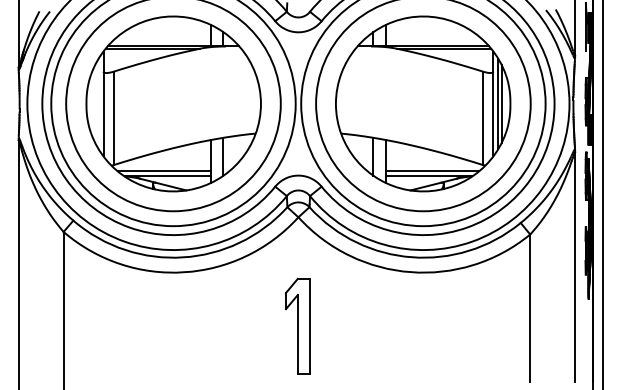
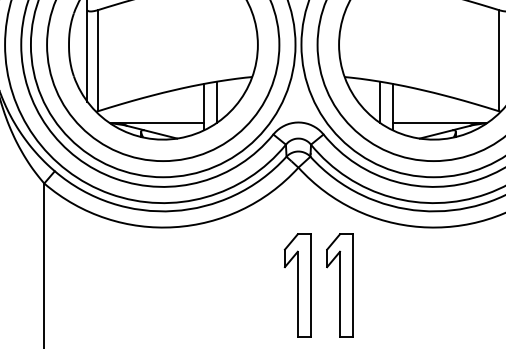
line: (163, 171) -> (152, 118), removed
line: (432, 171) -> (443, 118), removed
part: (336, 325) -> (339, 284), added

